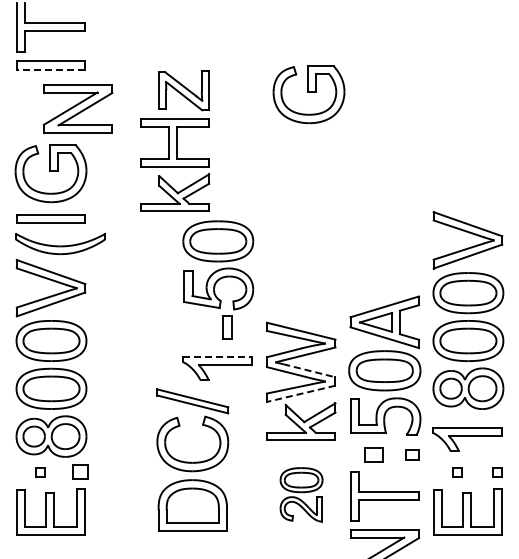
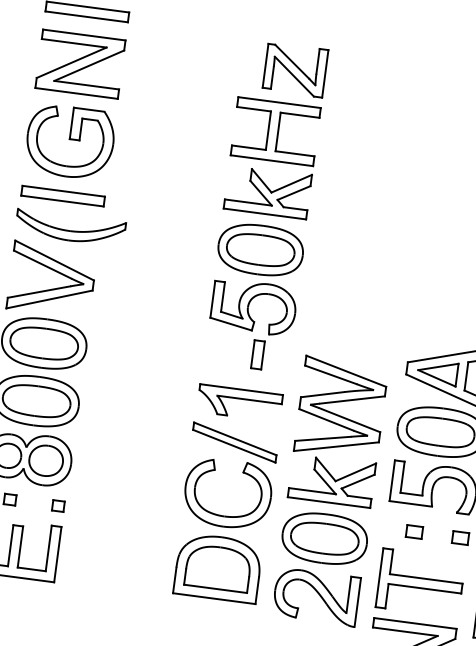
line: (50, 69) -> (86, 16), dashed -> solid
part: (308, 94) -> (392, 87), removed
part: (77, 108) -> (79, 63), moved
part: (175, 140) -> (276, 128), moved
line: (218, 357) -> (242, 389), dashed -> solid
line: (309, 370) -> (350, 419), dashed -> solid
line: (300, 393) -> (335, 446), dashed -> solid
part: (374, 454) -> (414, 531), size x0.71
part: (192, 459) -> (225, 512), moved
part: (80, 472) -> (58, 506), size x0.62
part: (301, 494) -> (320, 567), size x1.67

